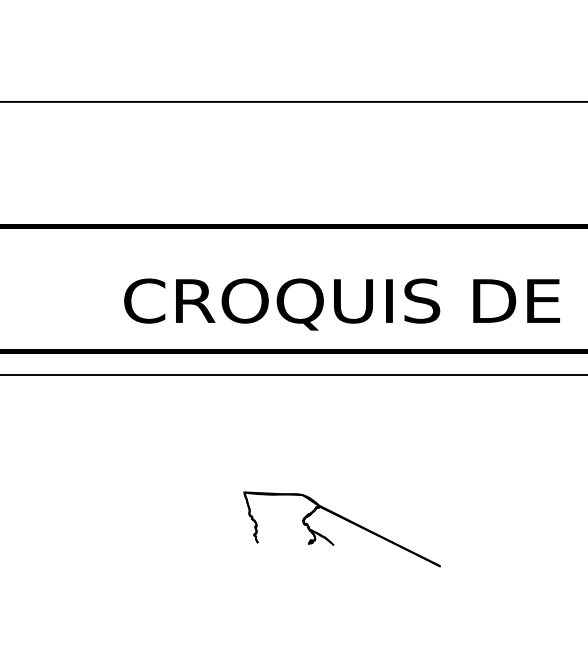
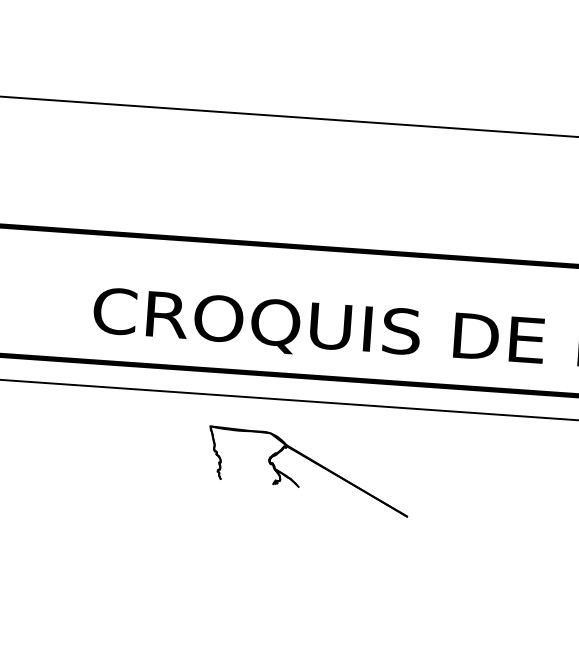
part: (345, 520) -> (312, 462), moved

